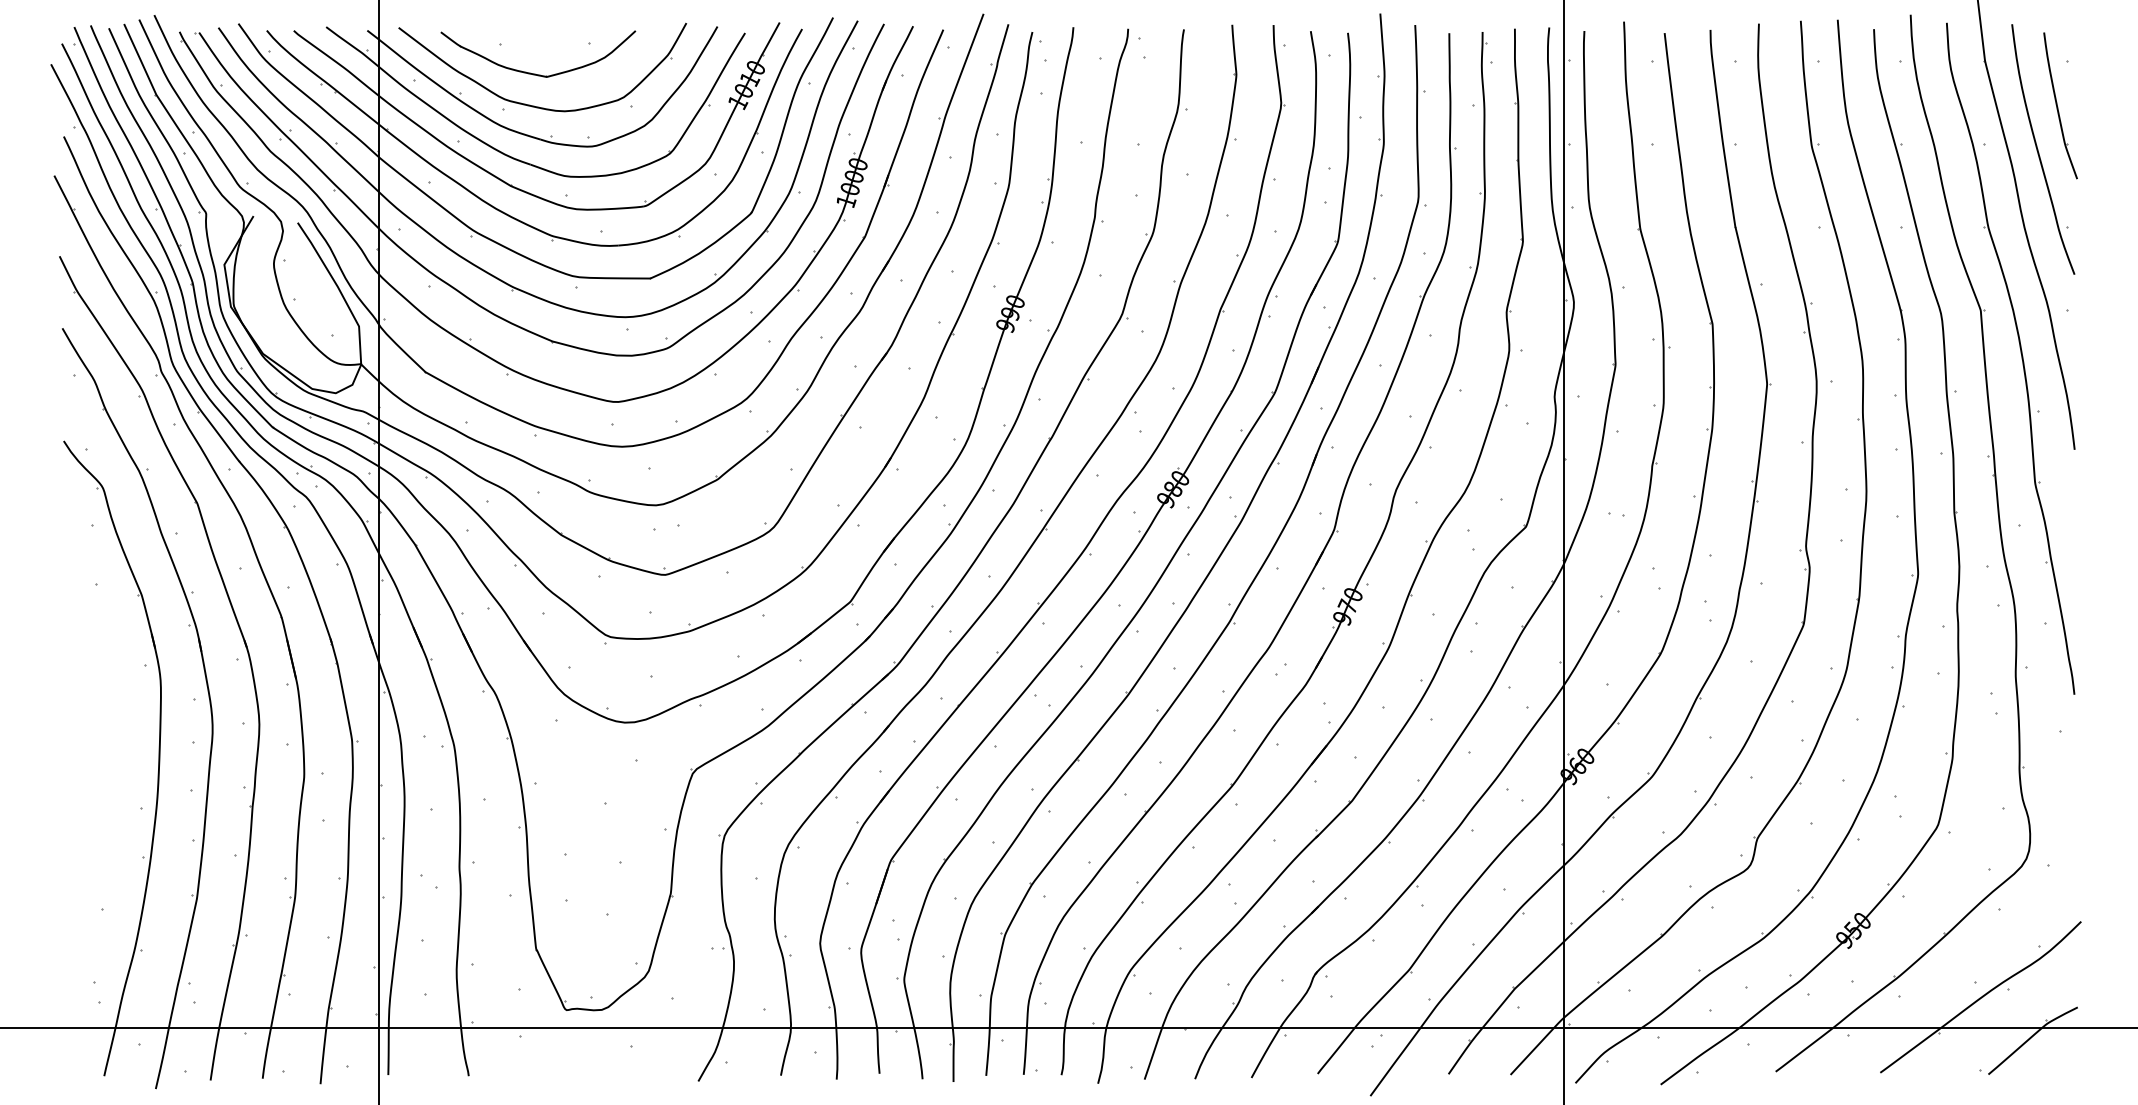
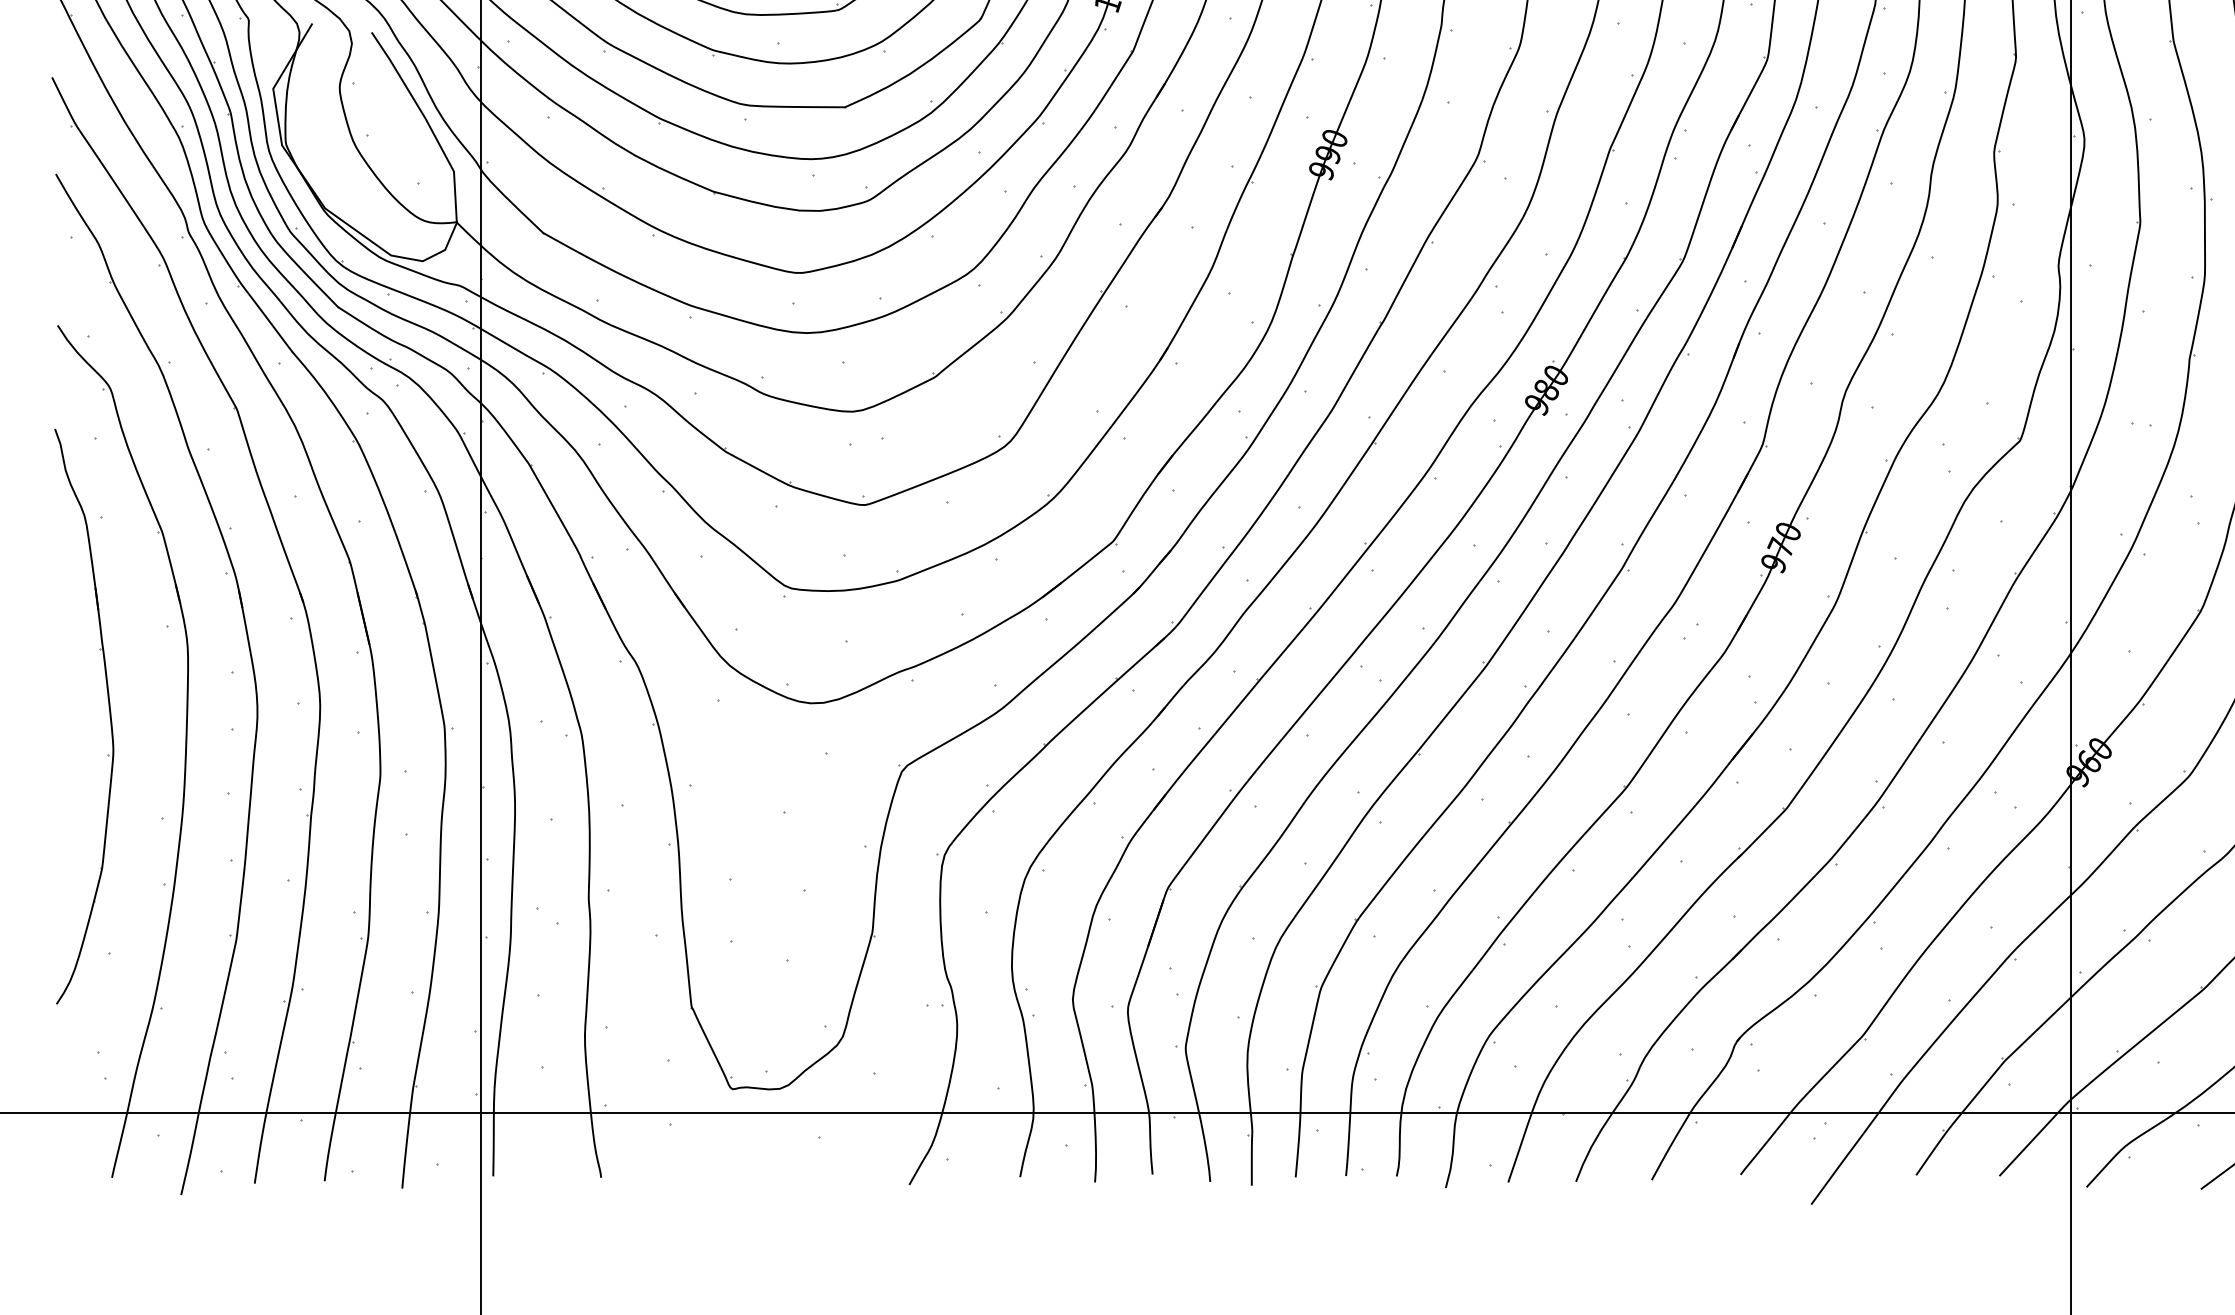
part: (101, 727) -> (108, 709), added

